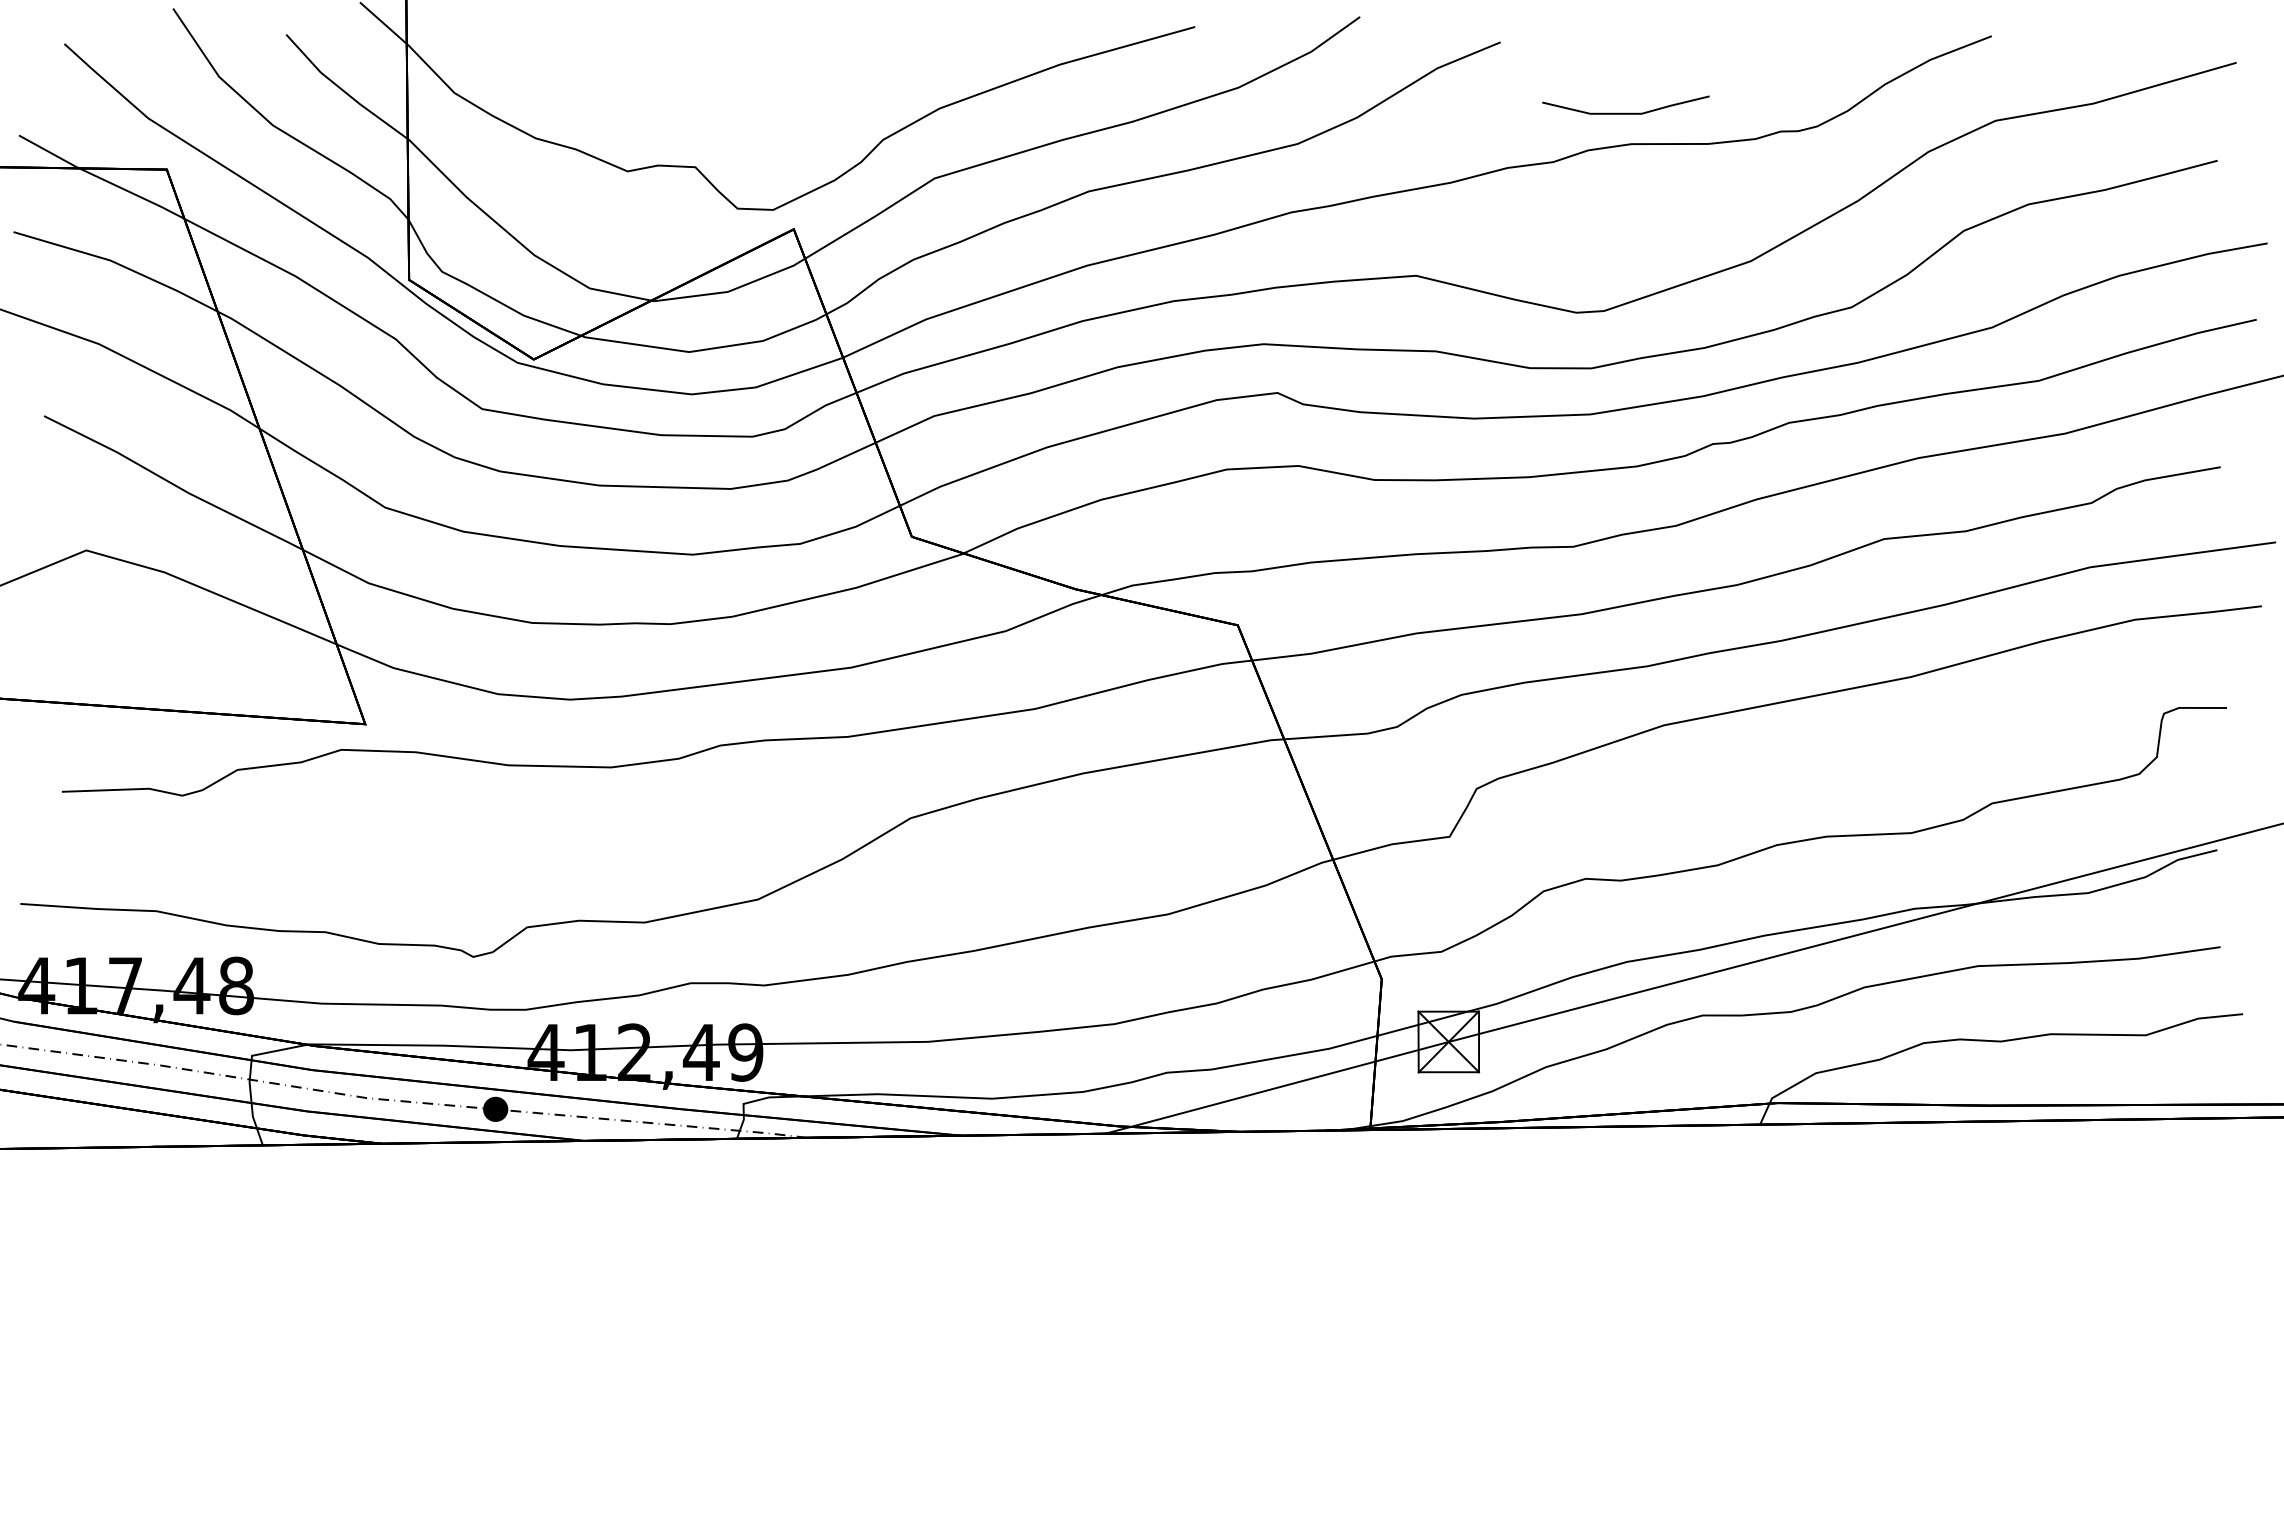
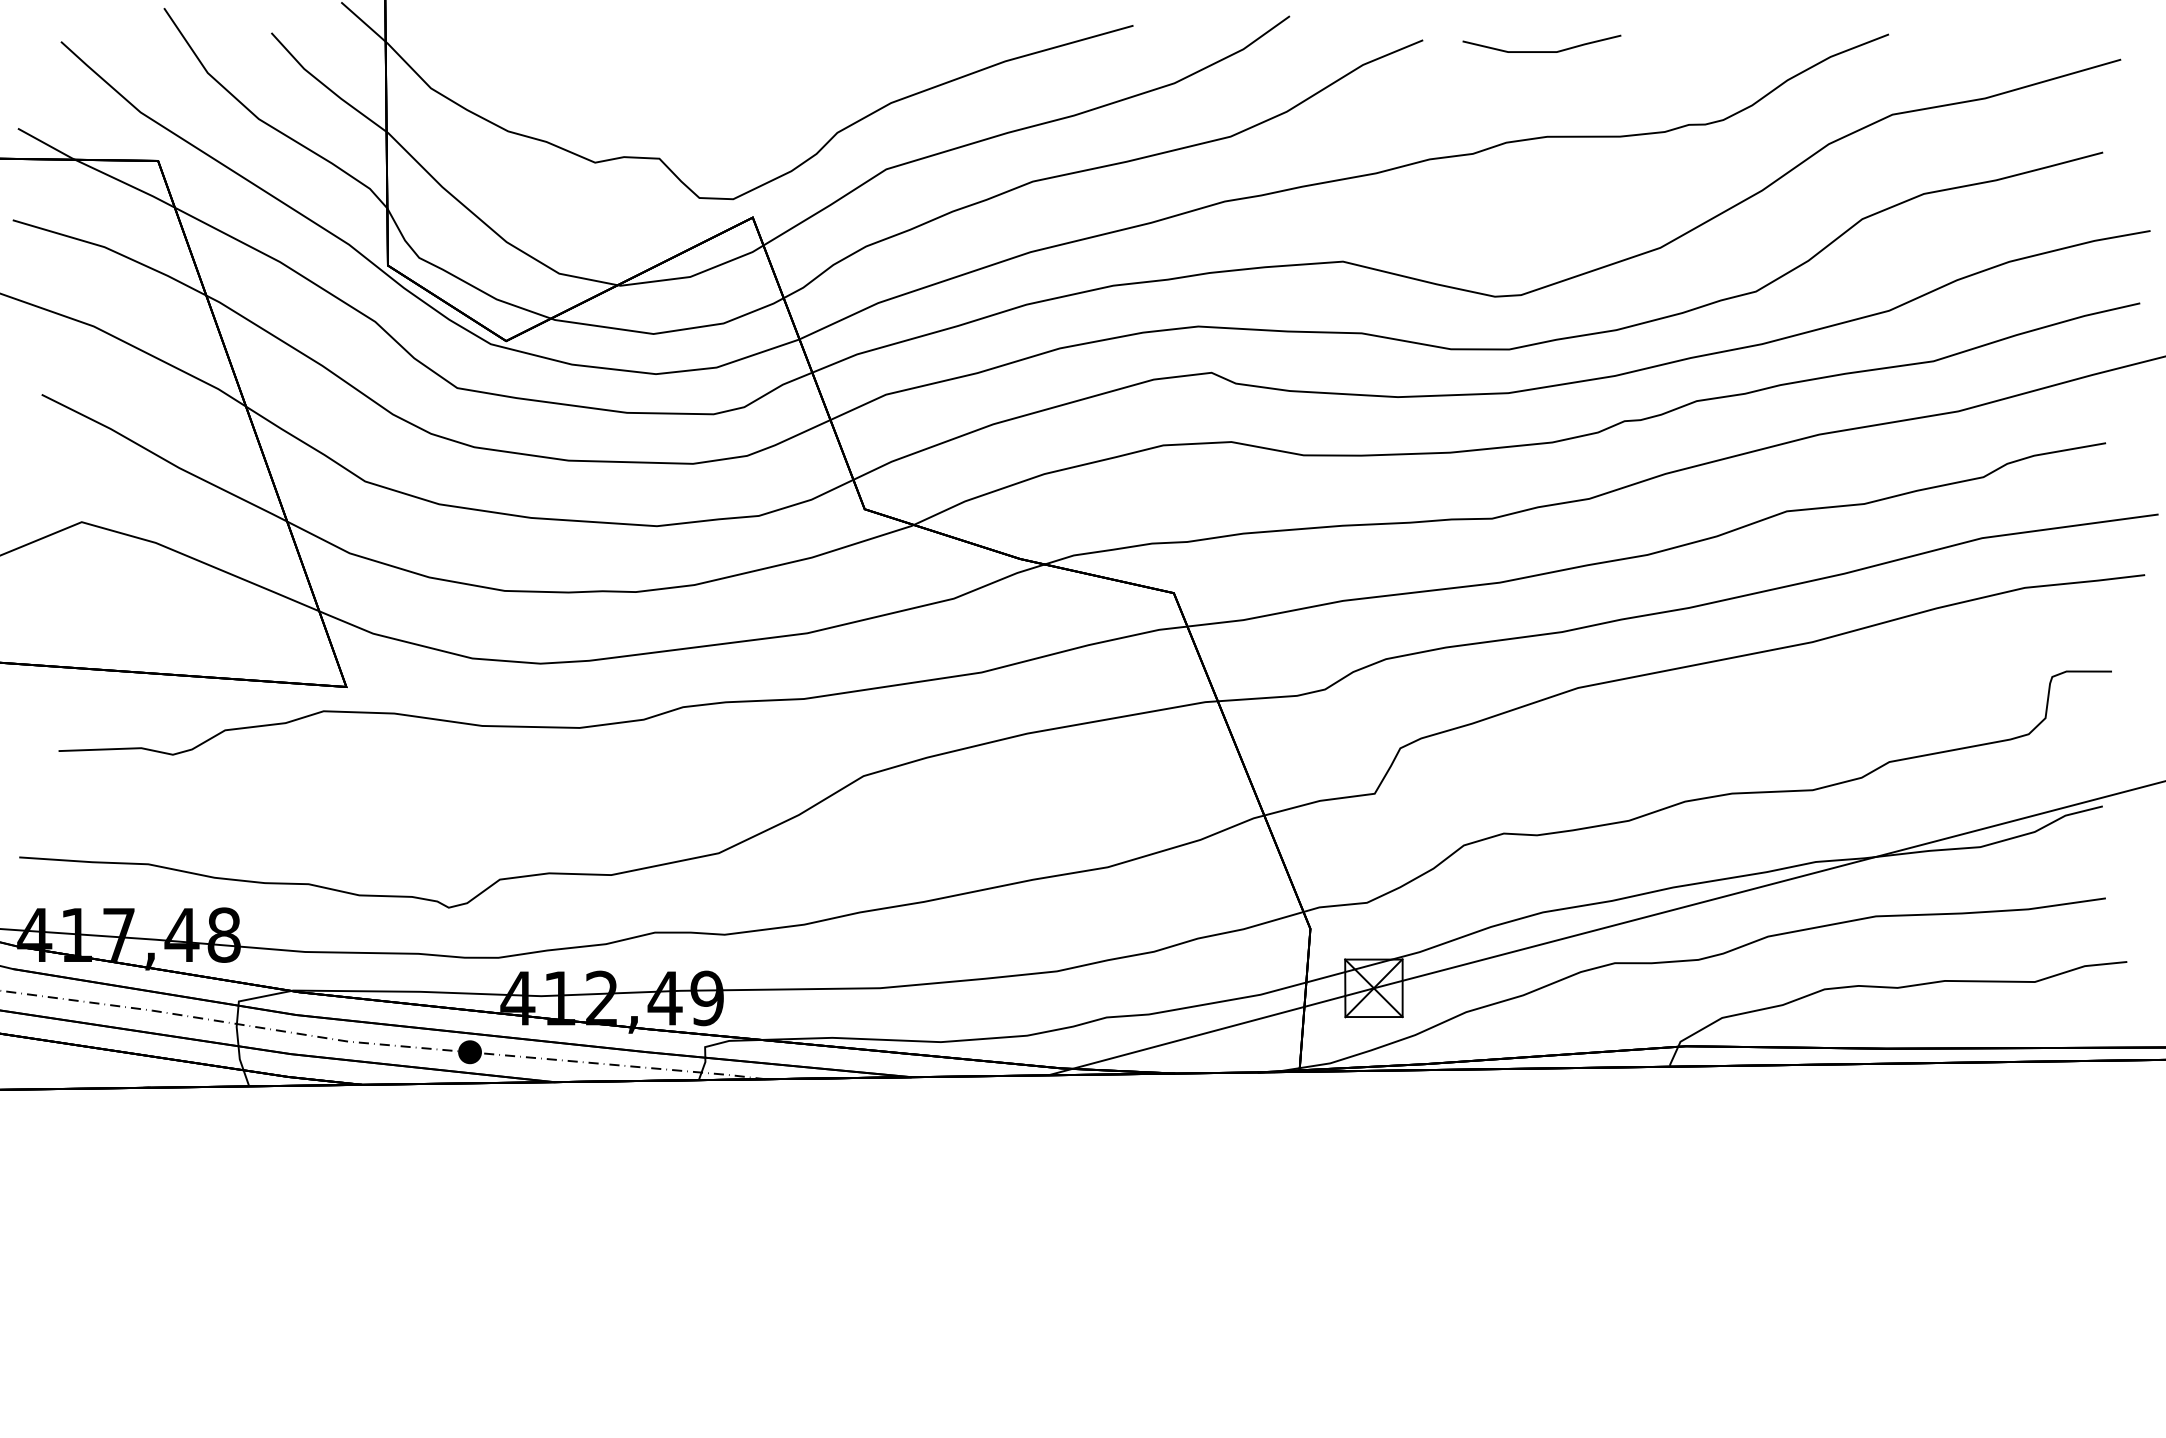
line: (1625, 112) -> (1541, 50), moved

